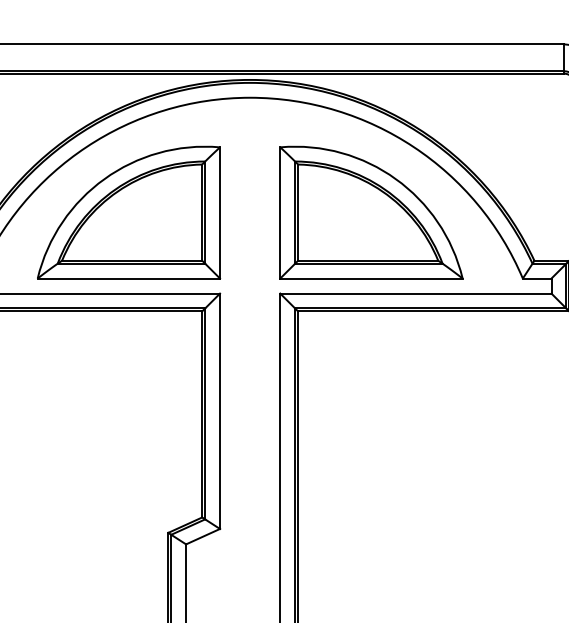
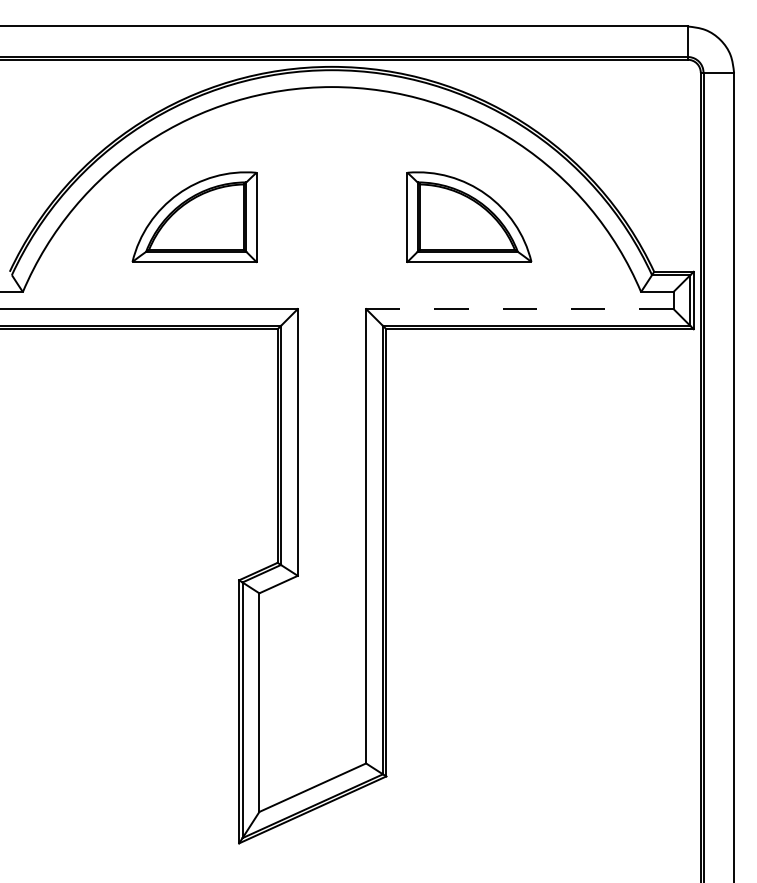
part: (128, 211) -> (194, 216), size x0.6
part: (371, 211) -> (469, 216), size x0.6
line: (415, 293) -> (519, 309), solid -> dashed

